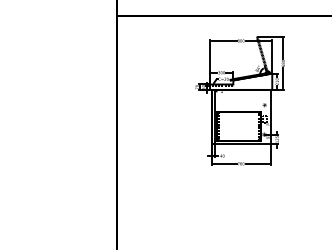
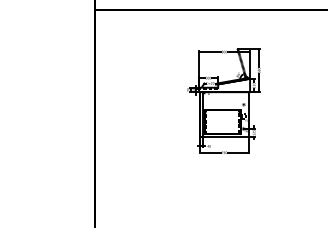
part: (239, 100) -> (223, 100), moved

